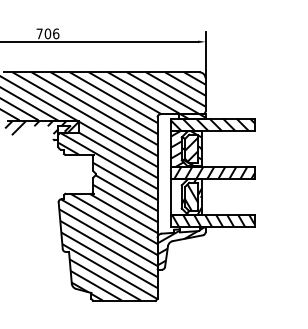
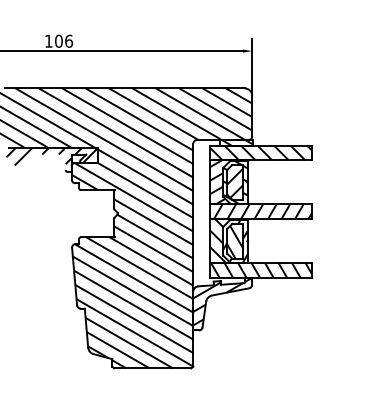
text: (39, 33) -> (48, 40), 706 -> 106
hatch: (183, 197) -> (225, 241), added

